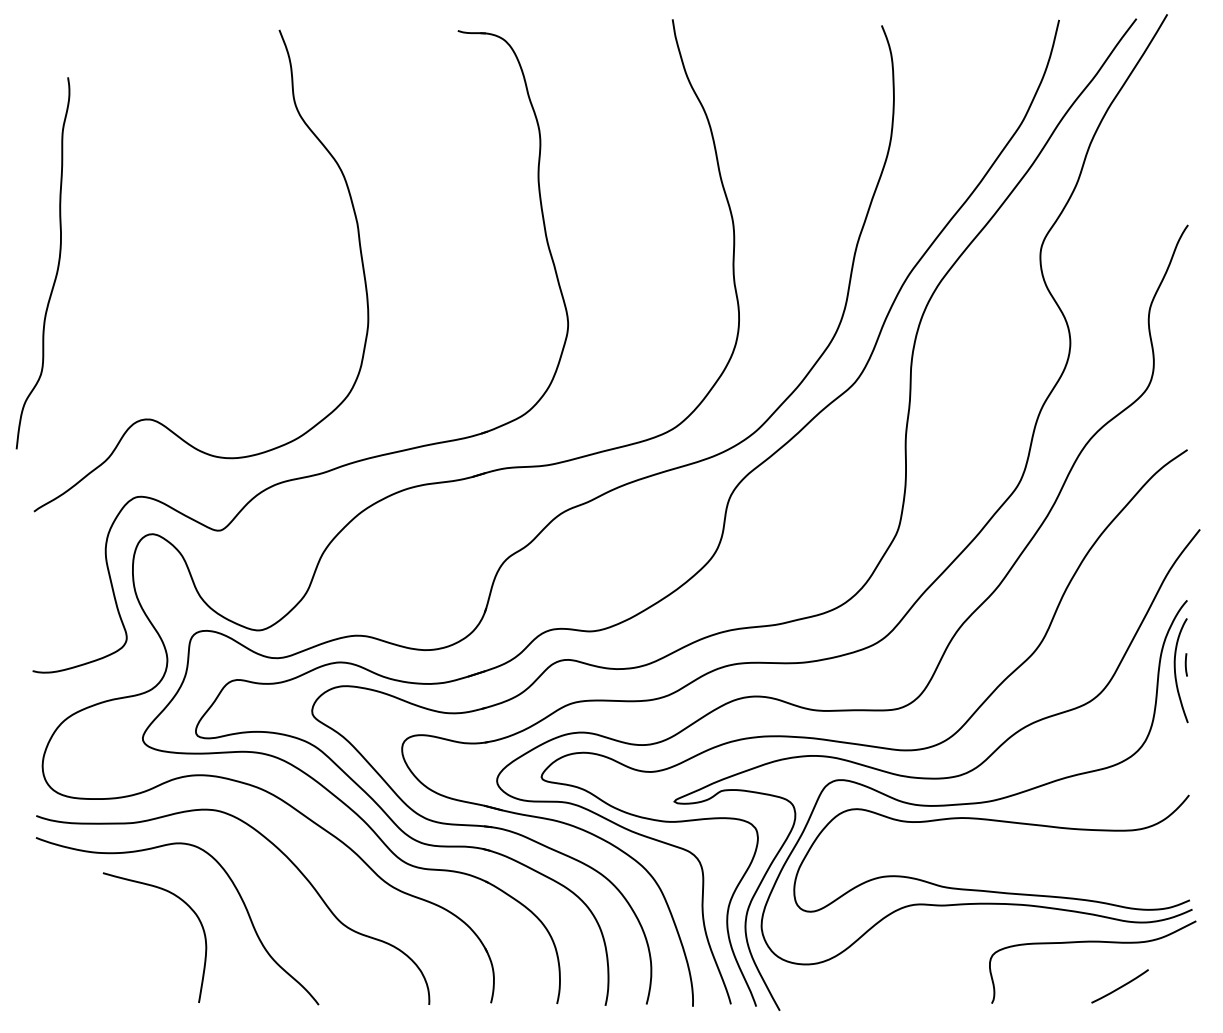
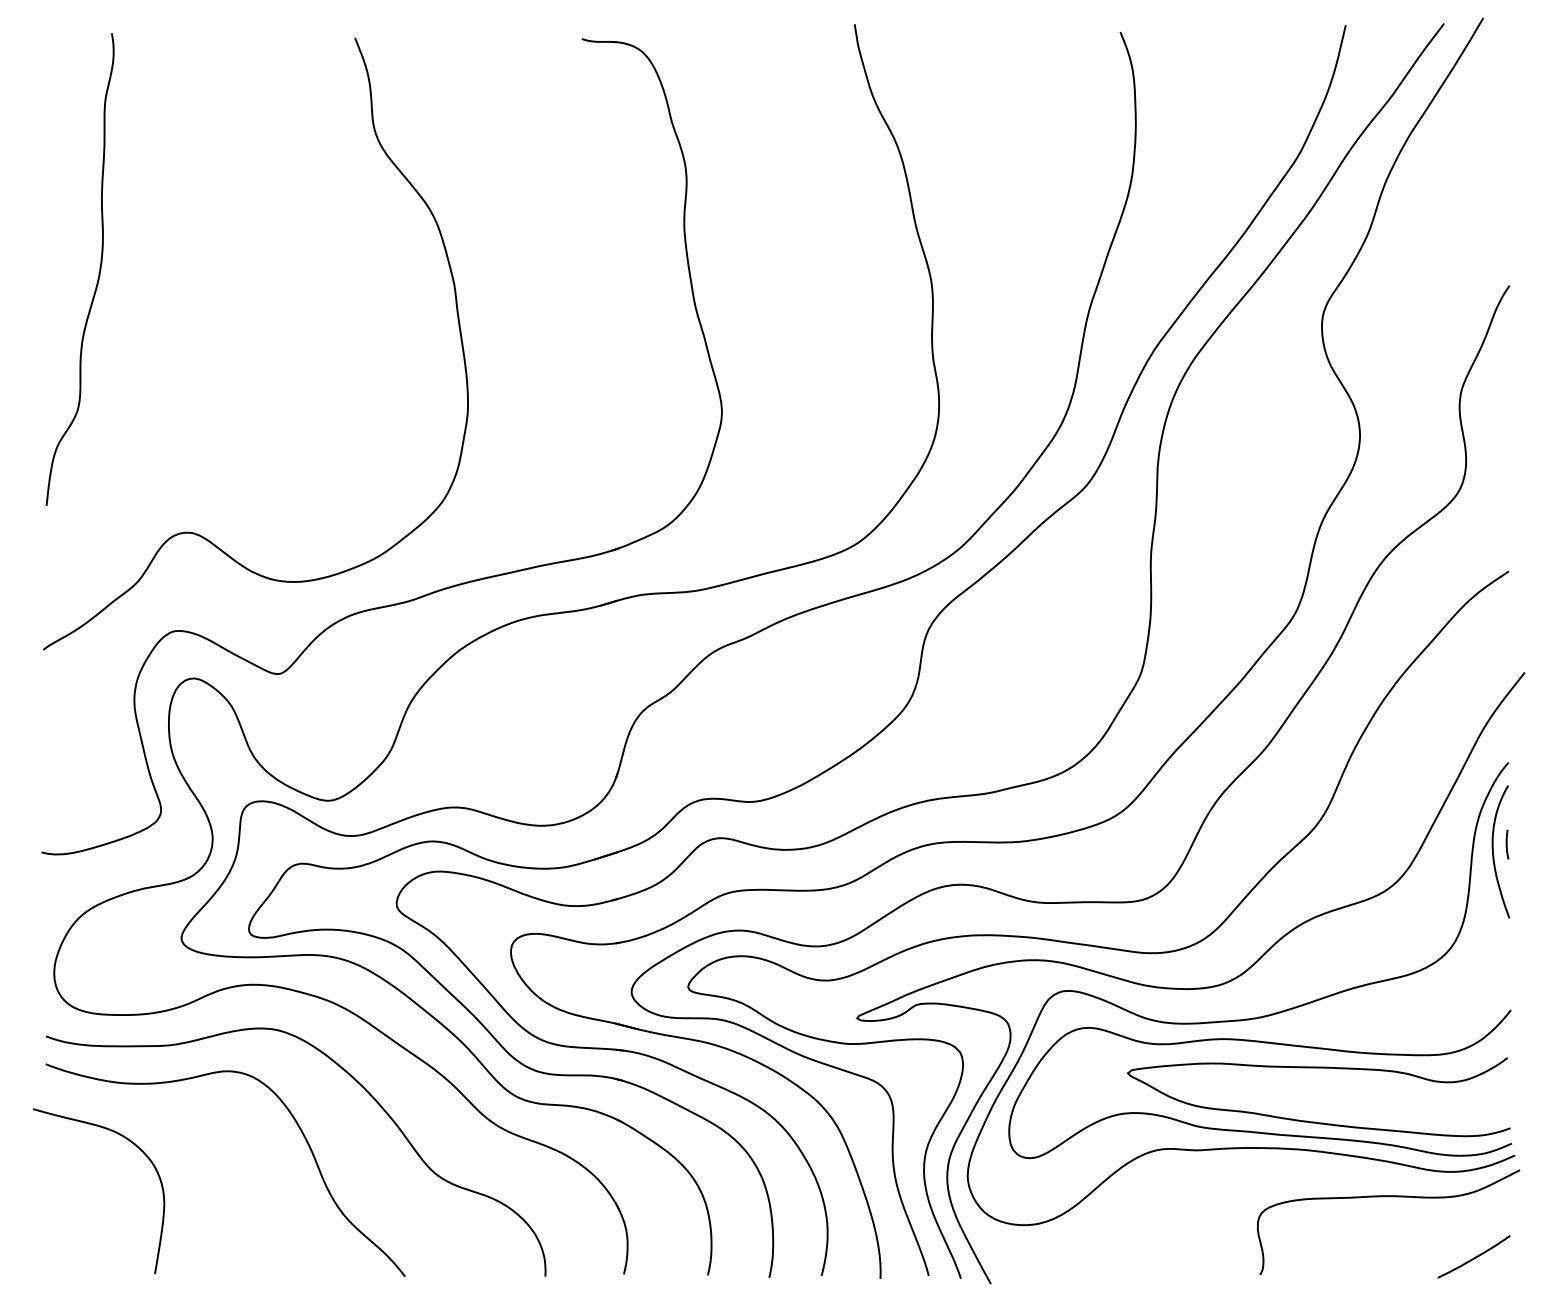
curve: (57, 264) -> (98, 271), moved
curve: (1034, 882) -> (1314, 1121), added
curve: (186, 905) -> (139, 1150), moved
curve: (1120, 986) -> (1474, 1256), moved

